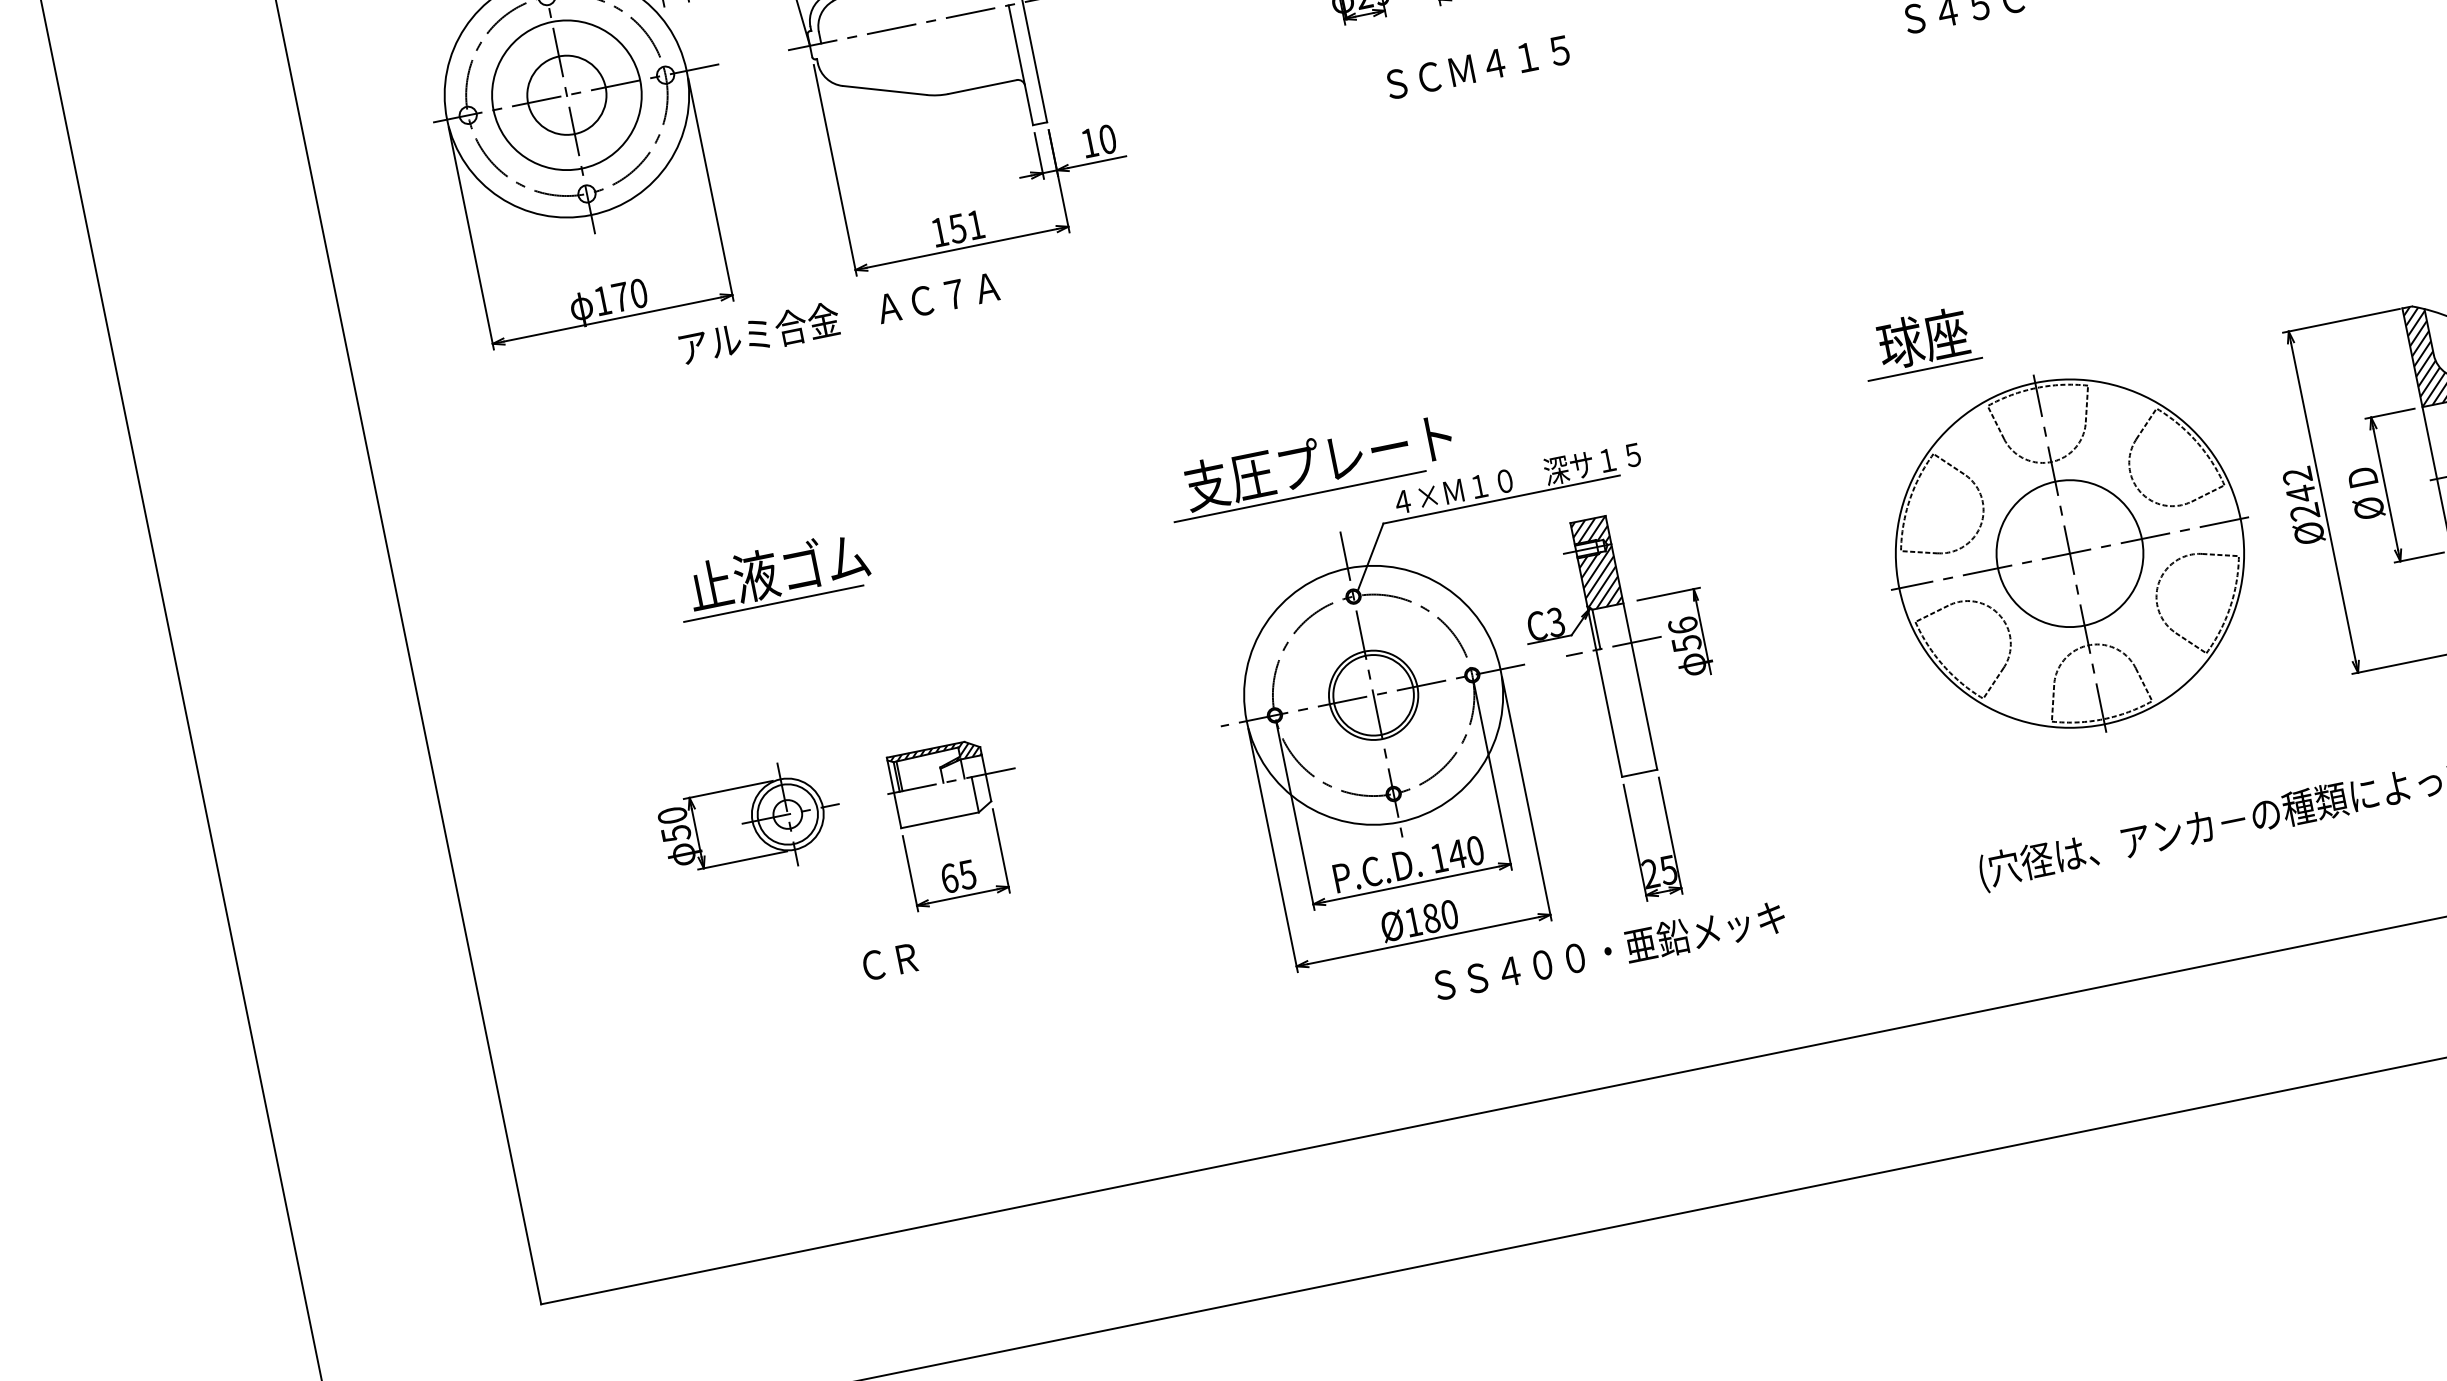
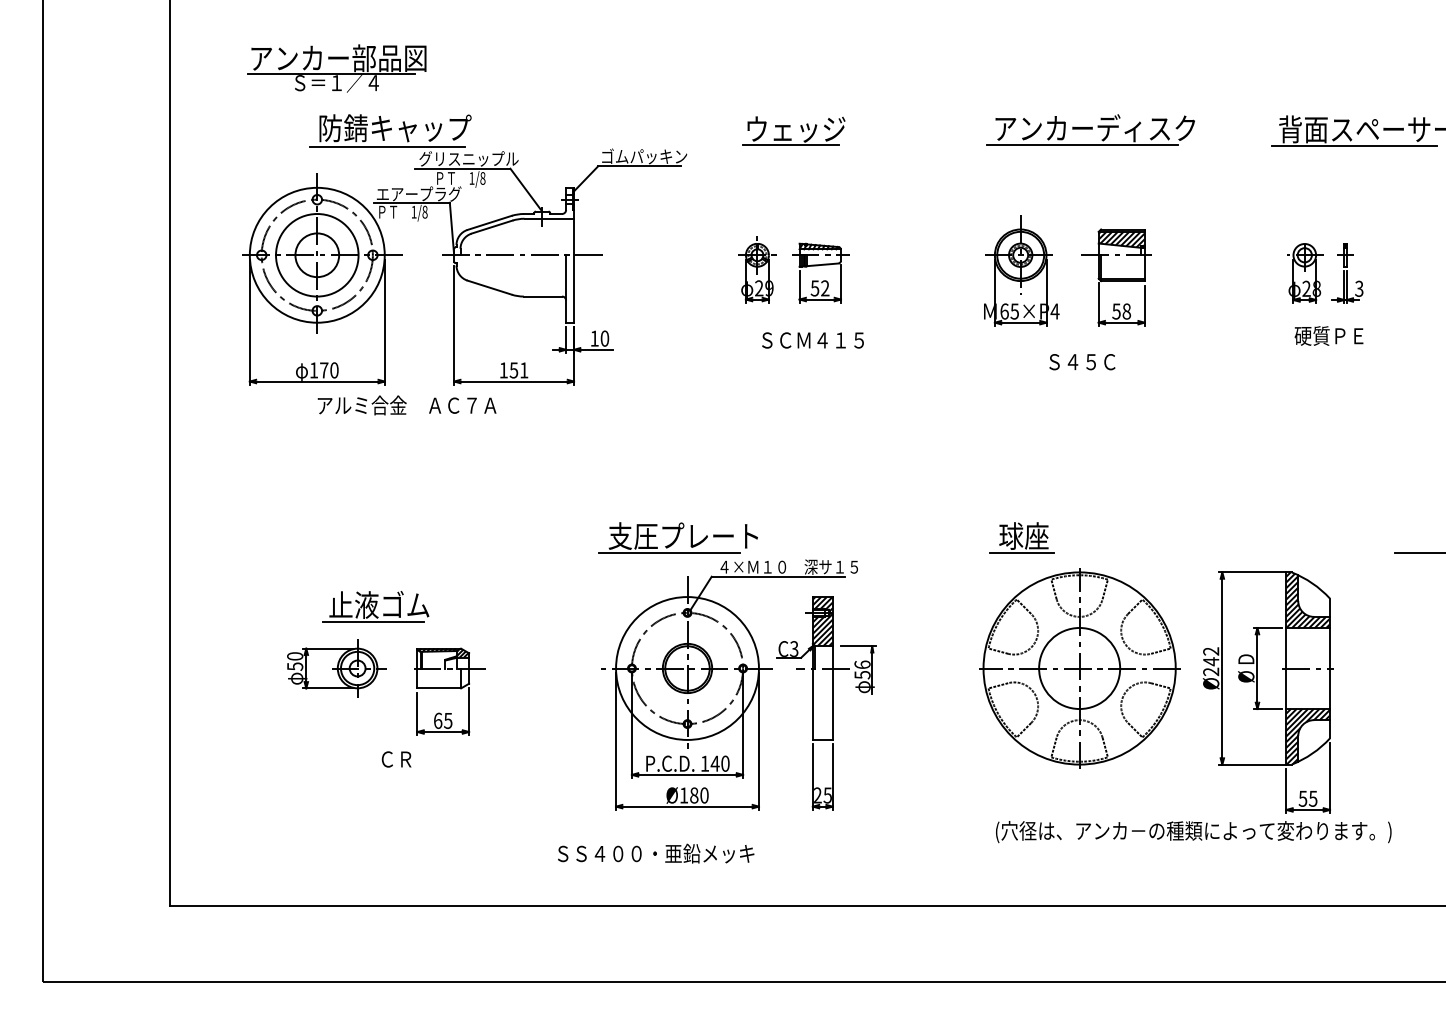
text: (838, 317) -> (406, 405), moved
part: (772, 575) -> (375, 606), moved
text: (1610, 950) -> (656, 853), moved

